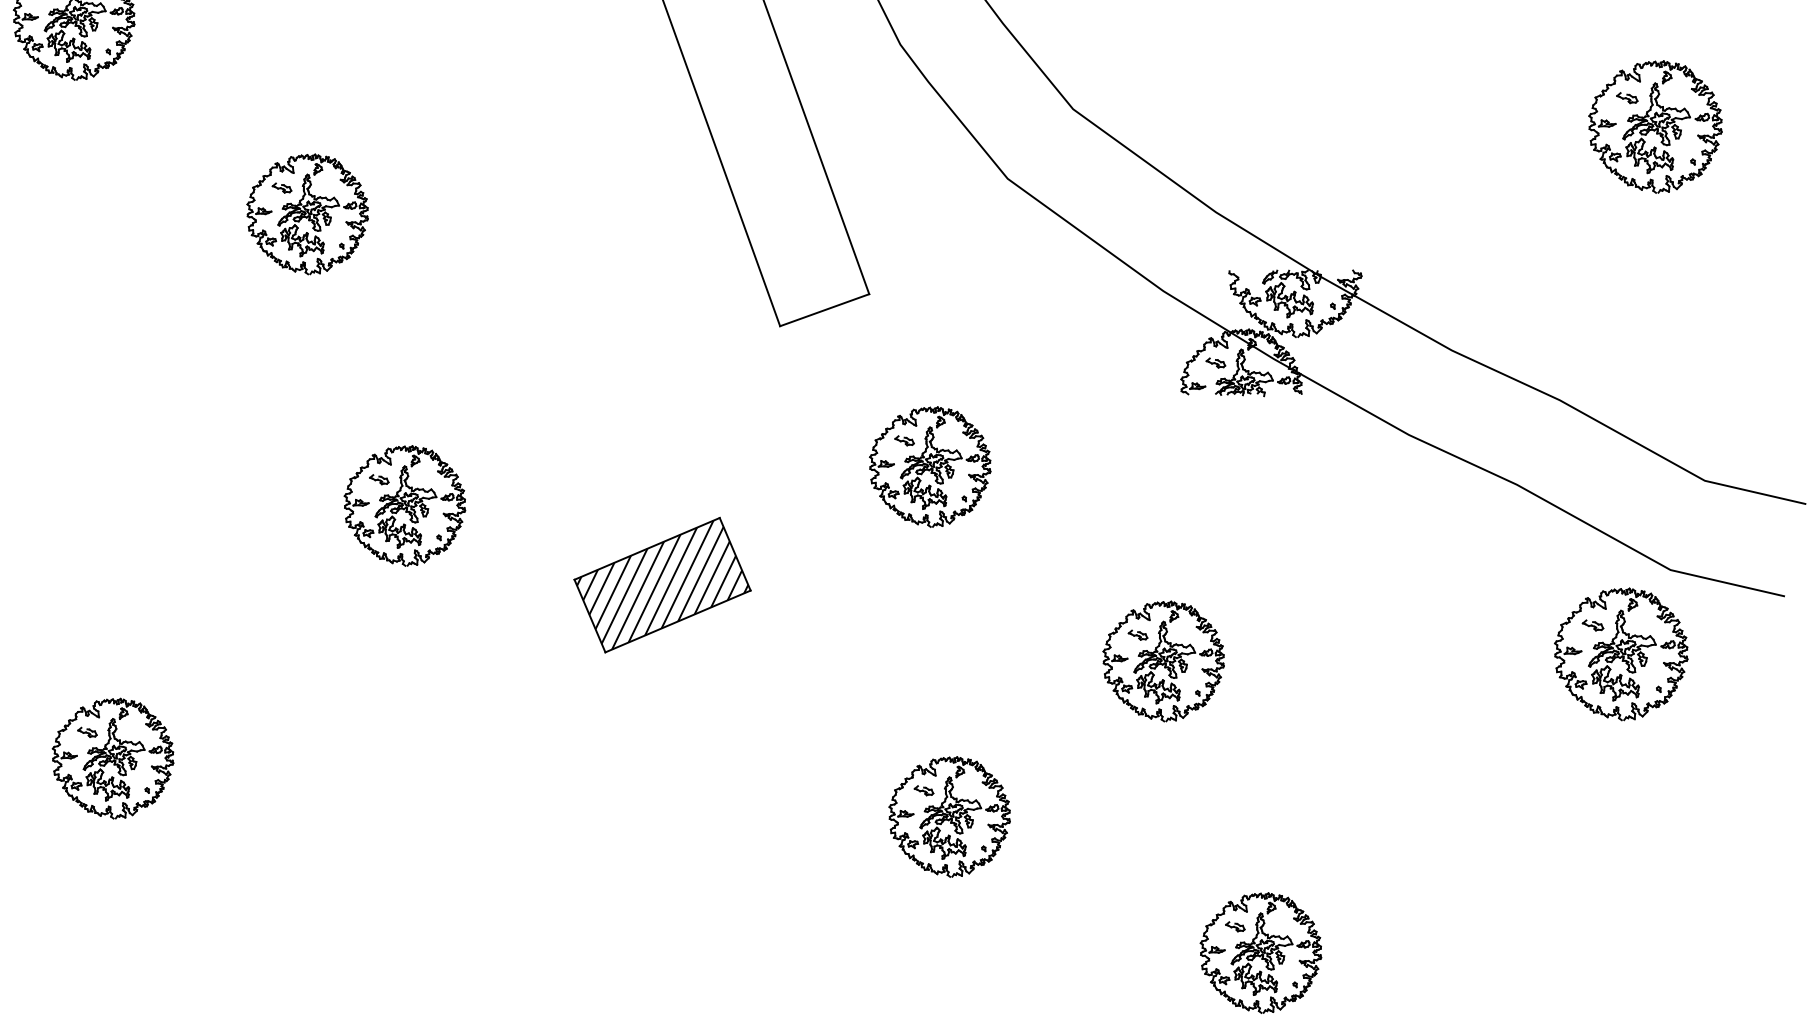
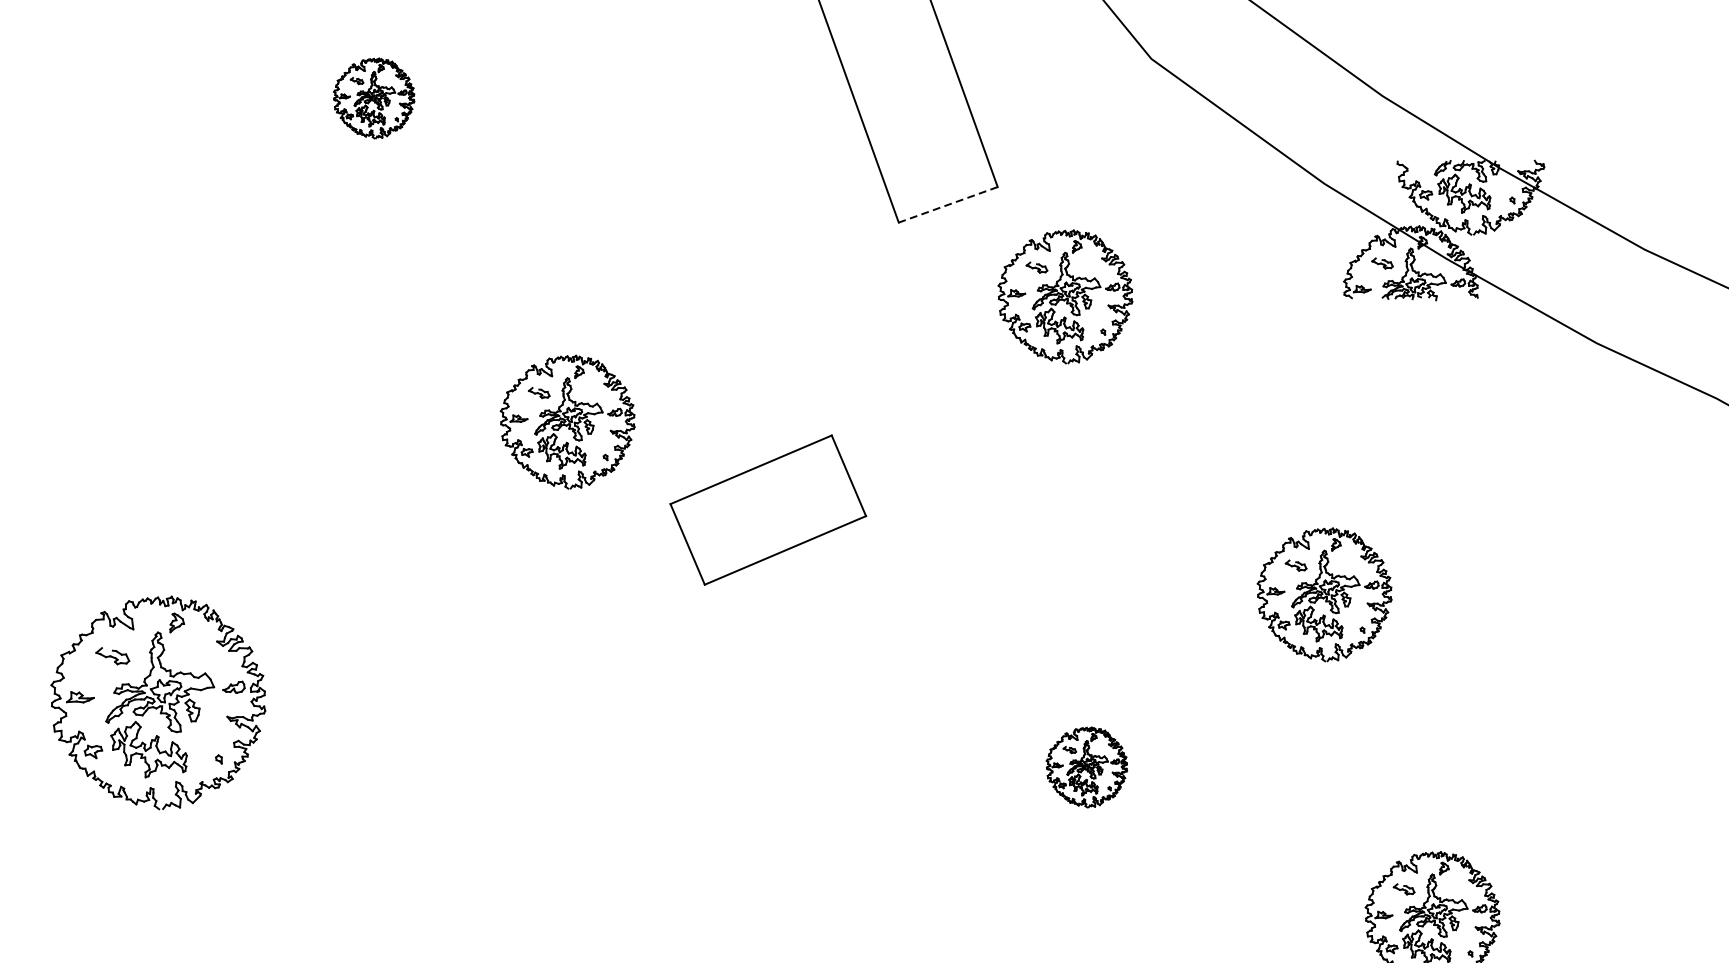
part: (307, 214) -> (374, 98), size x0.6
line: (824, 310) -> (948, 205), solid -> dashed
part: (930, 466) -> (1065, 296), moved
part: (404, 505) -> (567, 421), moved
hatch: (662, 584) -> (768, 509), removed
part: (112, 758) -> (157, 702), size x1.6
part: (949, 816) -> (1086, 766), size x0.6

